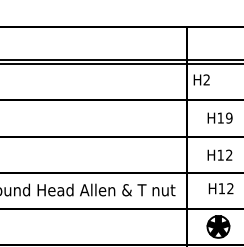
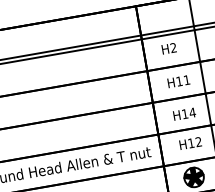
text: (201, 79) -> (168, 48), moved
text: (229, 117) -> (187, 79), H19 -> H11
text: (228, 154) -> (191, 112), H12 -> H14

